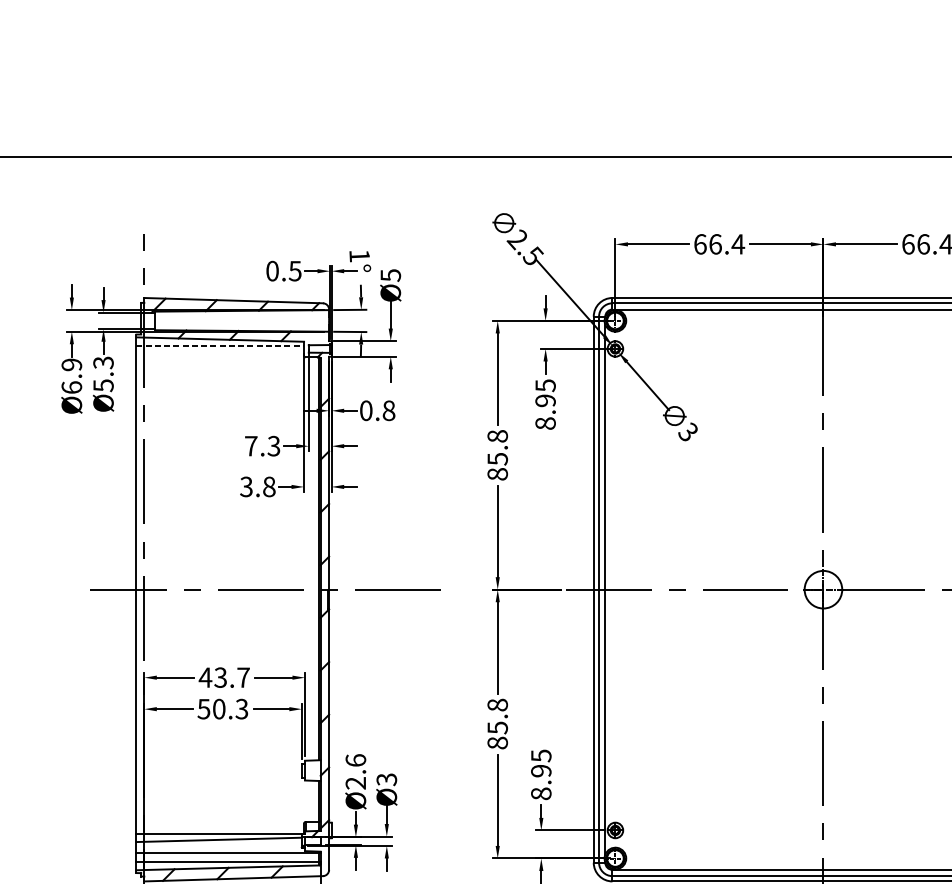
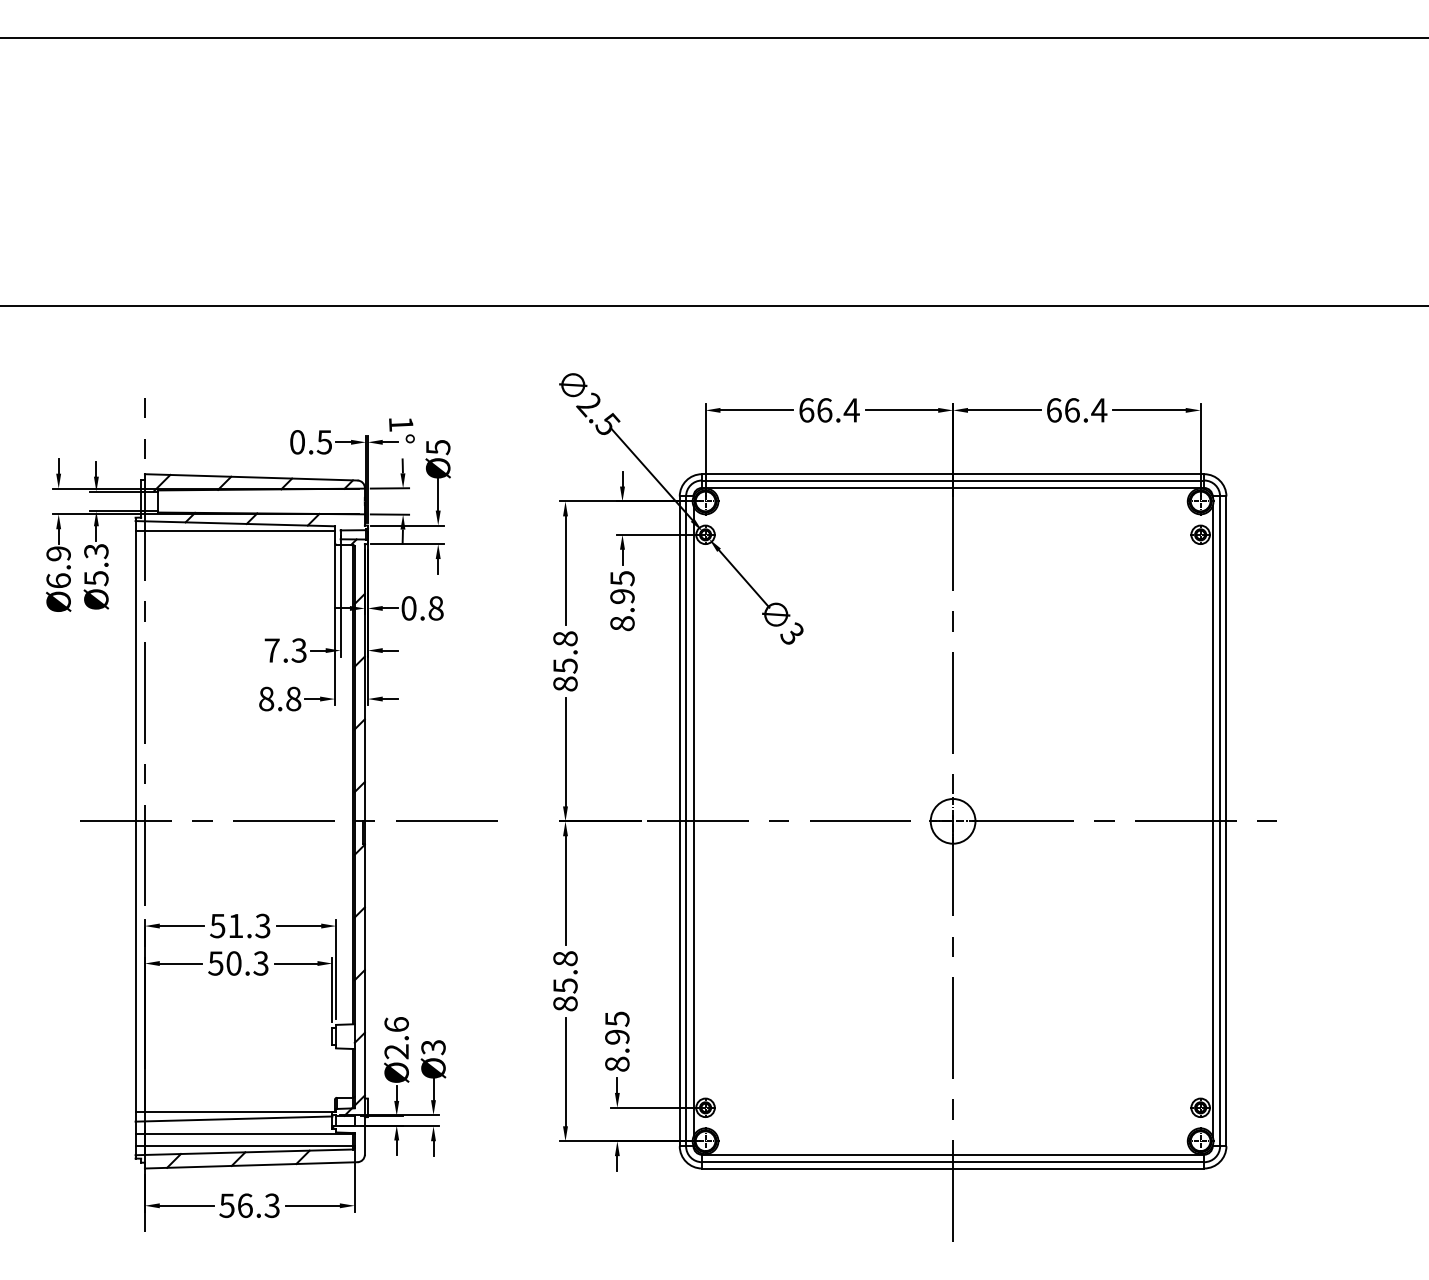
line: (220, 345) -> (235, 530), dashed -> solid
text: (246, 486) -> (266, 698), 3.8 -> 8.8
text: (223, 677) -> (239, 925), 43.7 -> 51.3

